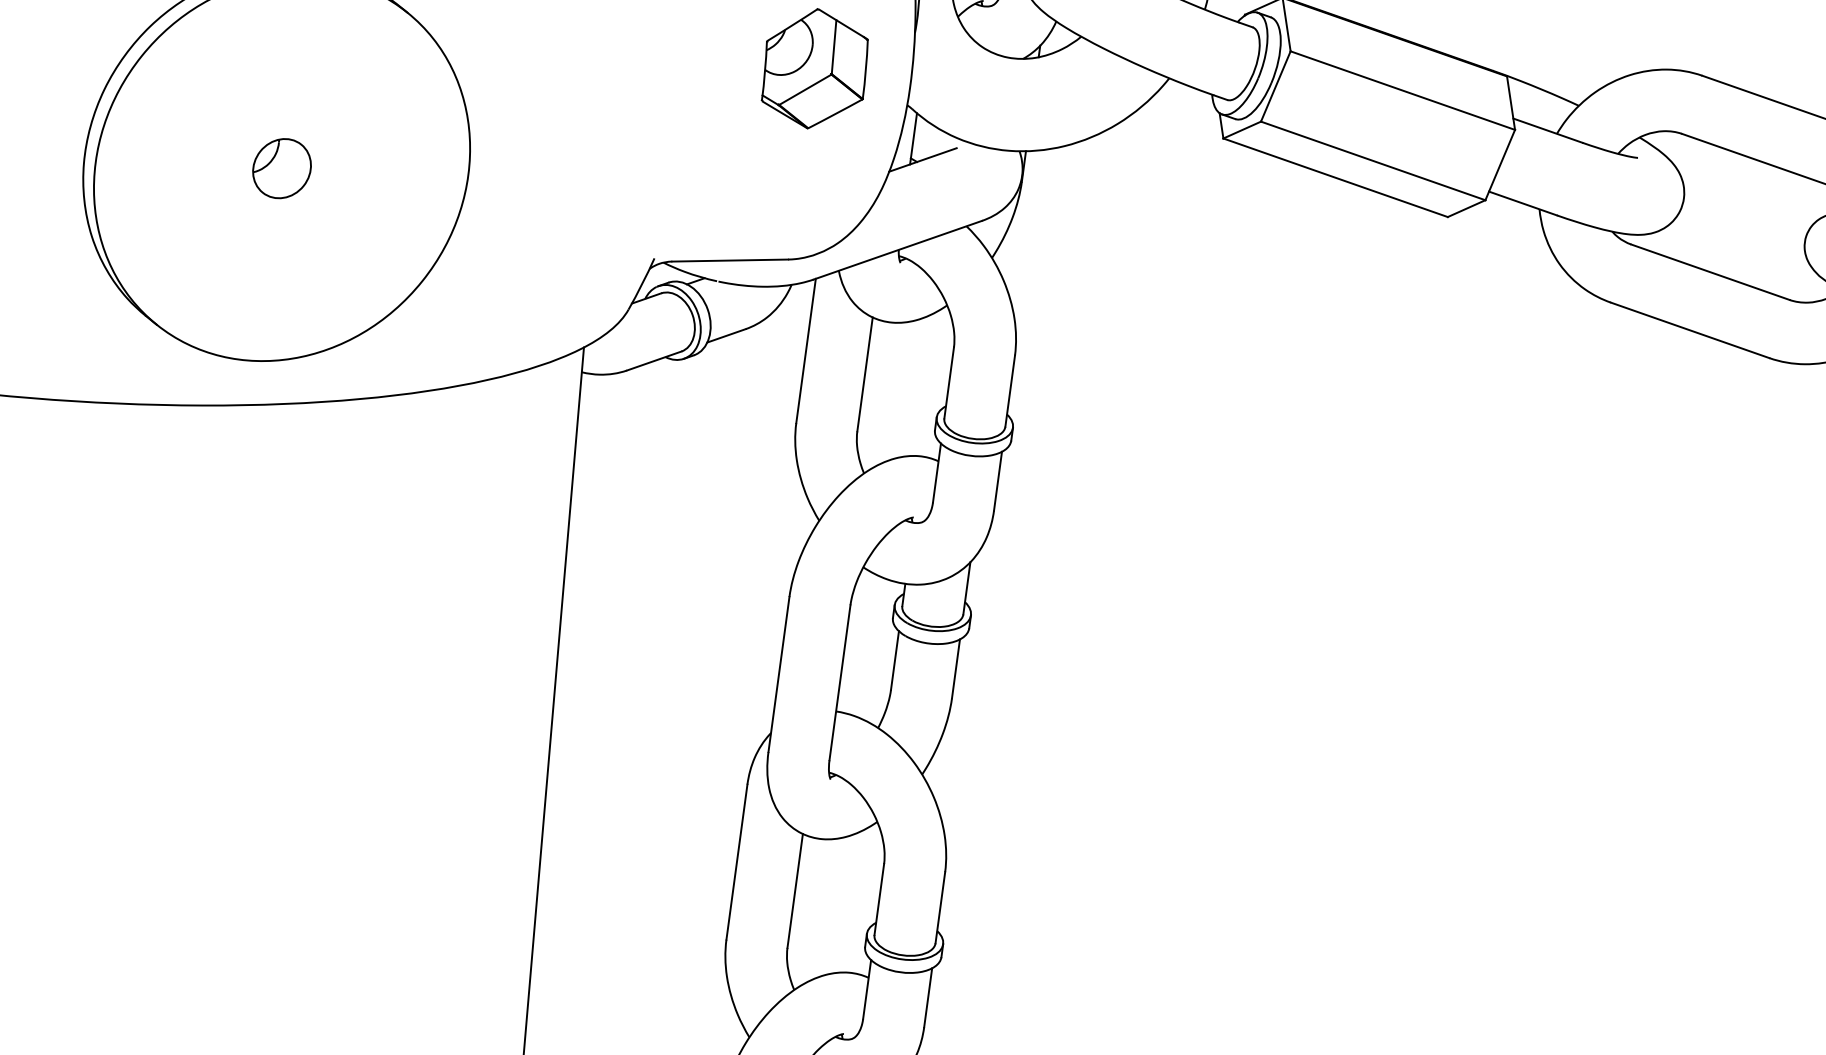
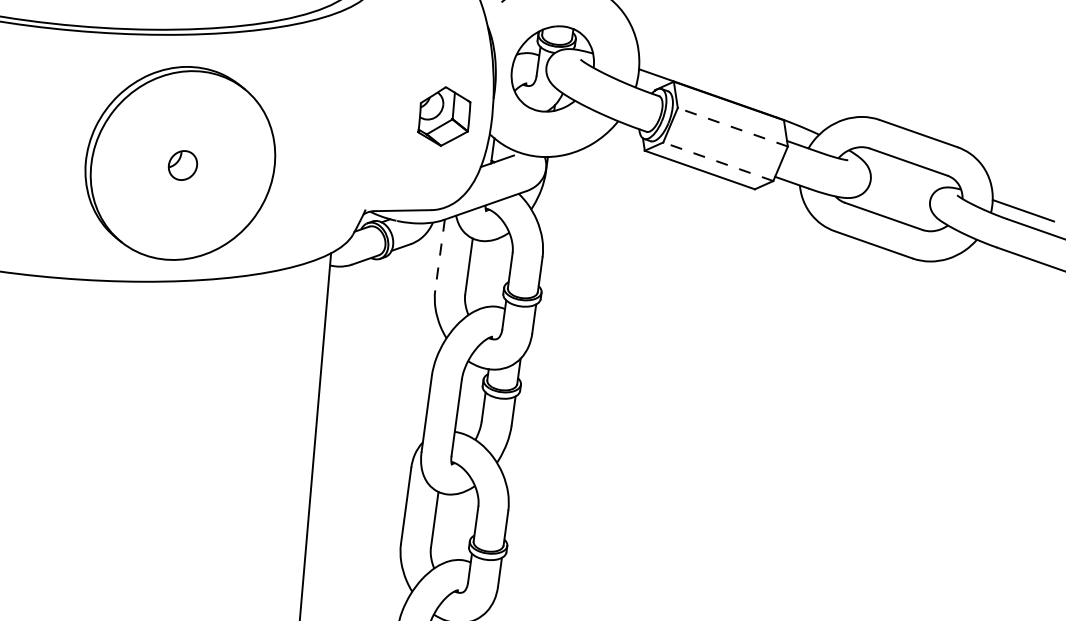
line: (1402, 91) -> (732, 127), solid -> dashed
line: (1371, 160) -> (717, 161), solid -> dashed
line: (806, 351) -> (440, 255), solid -> dashed

